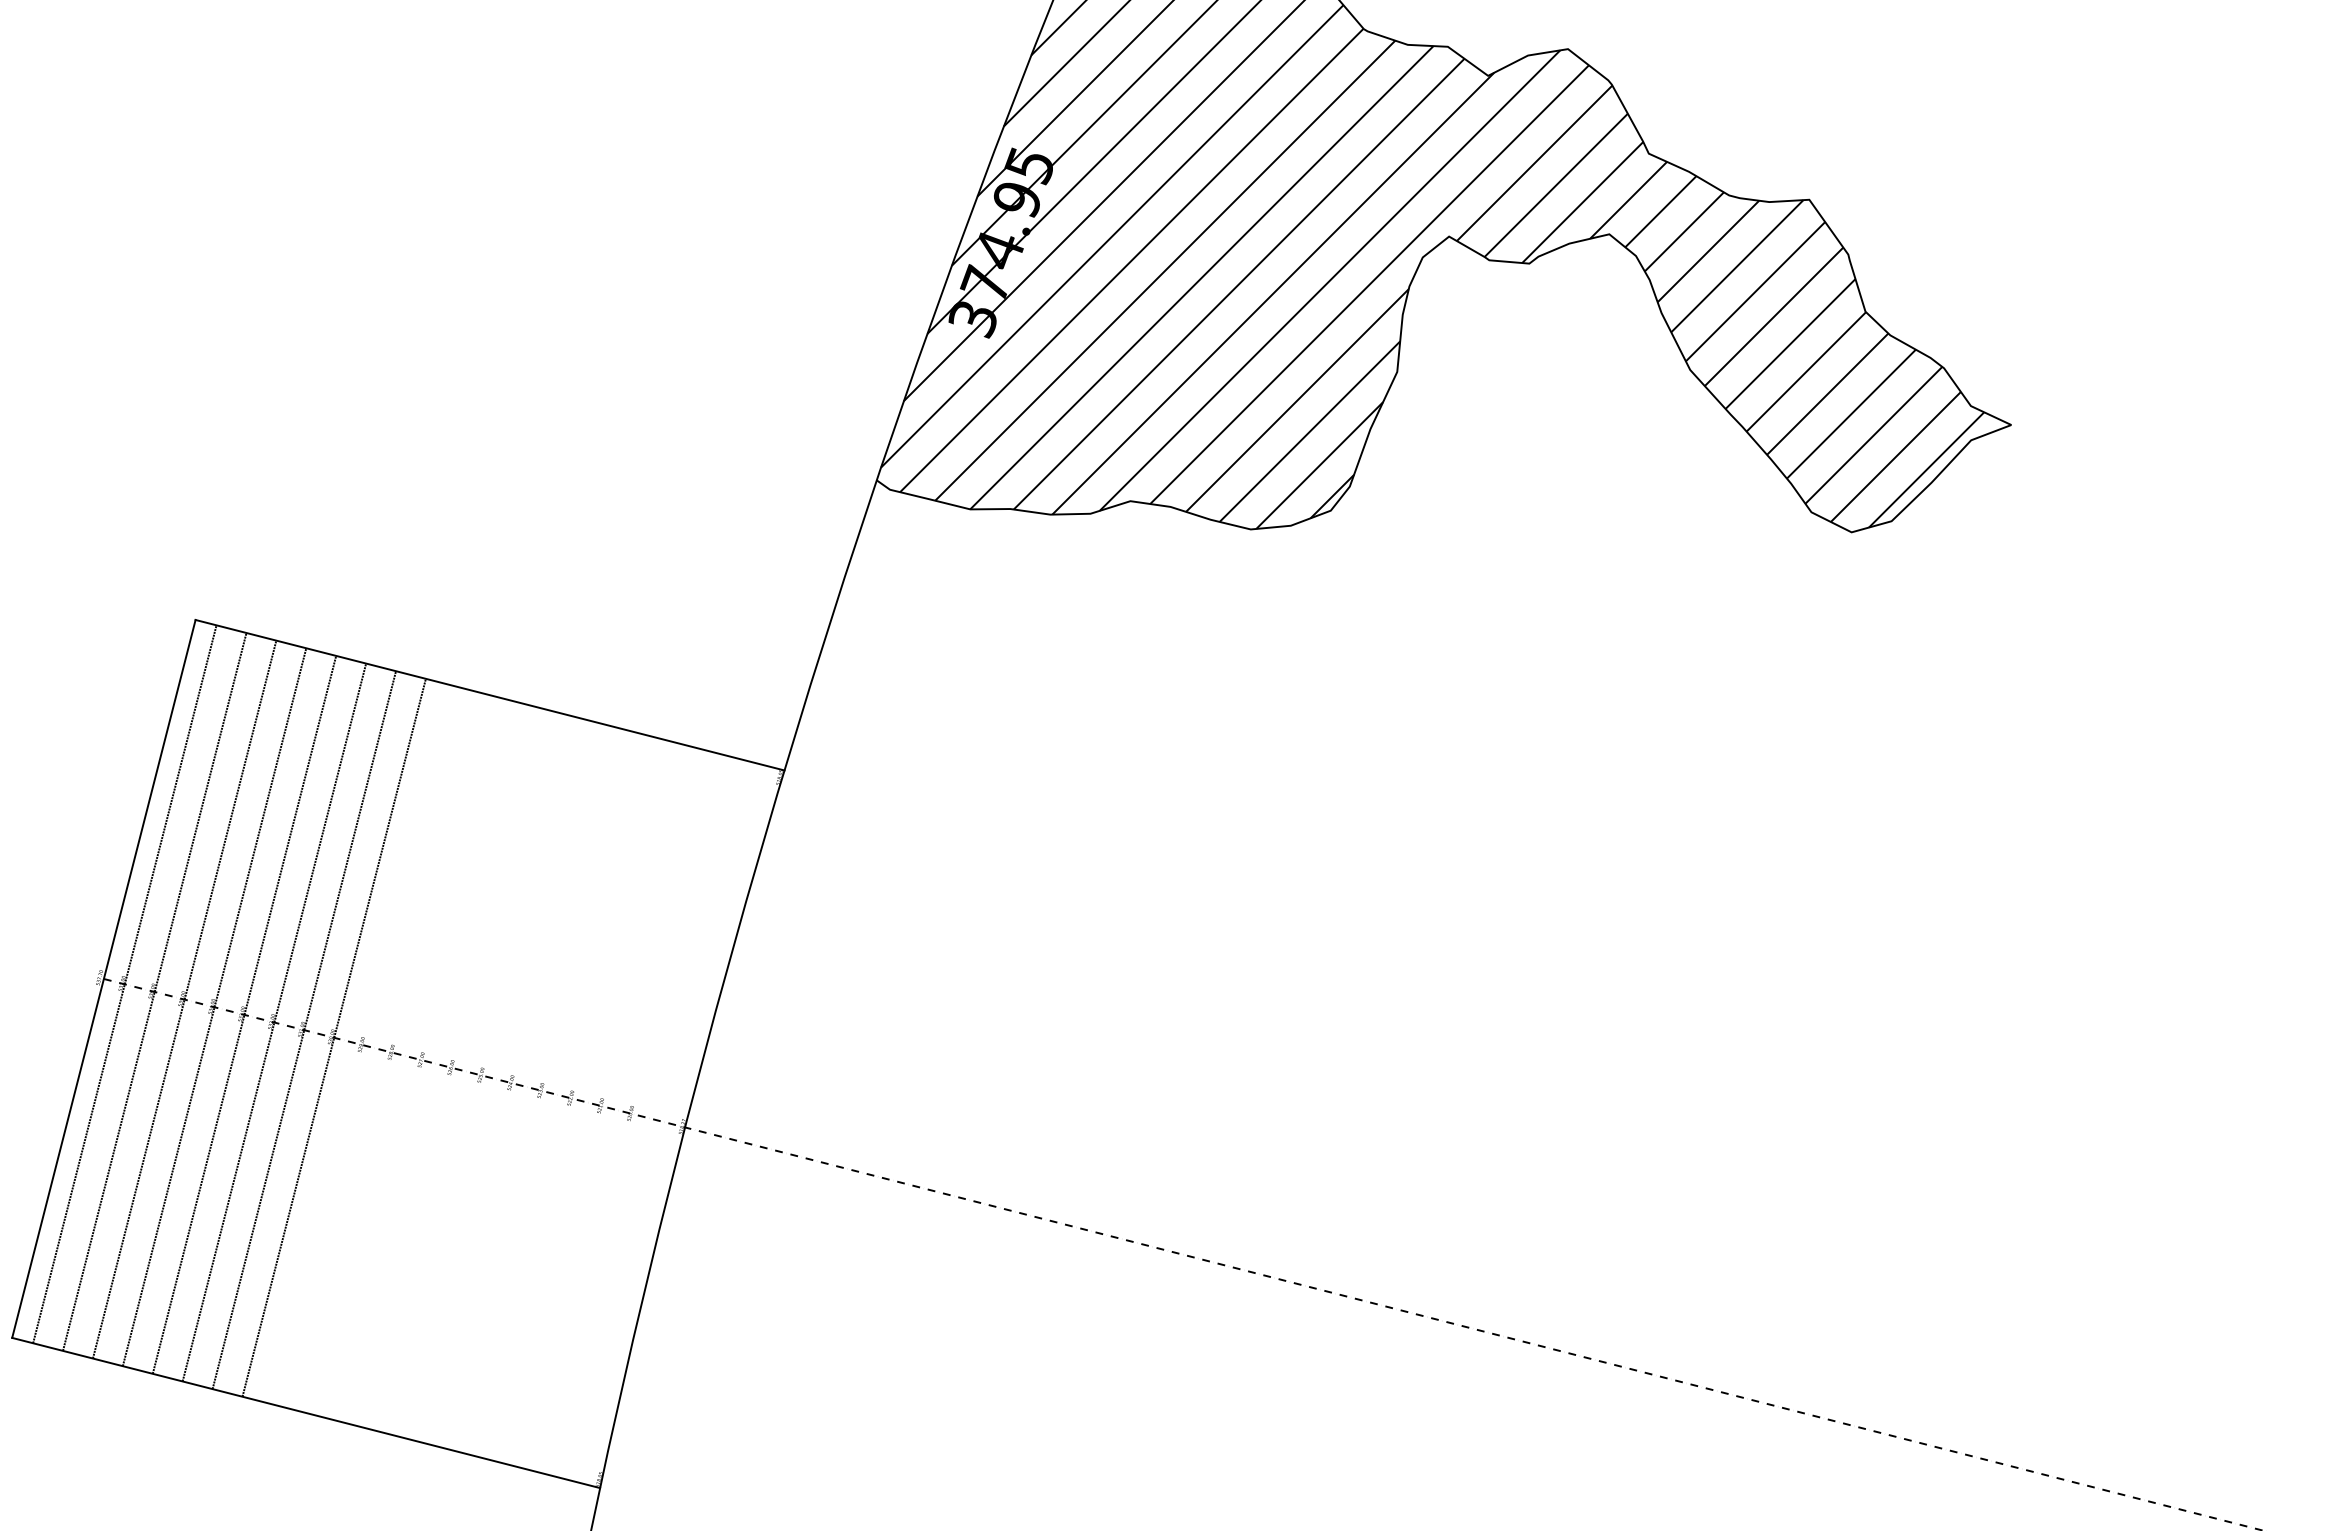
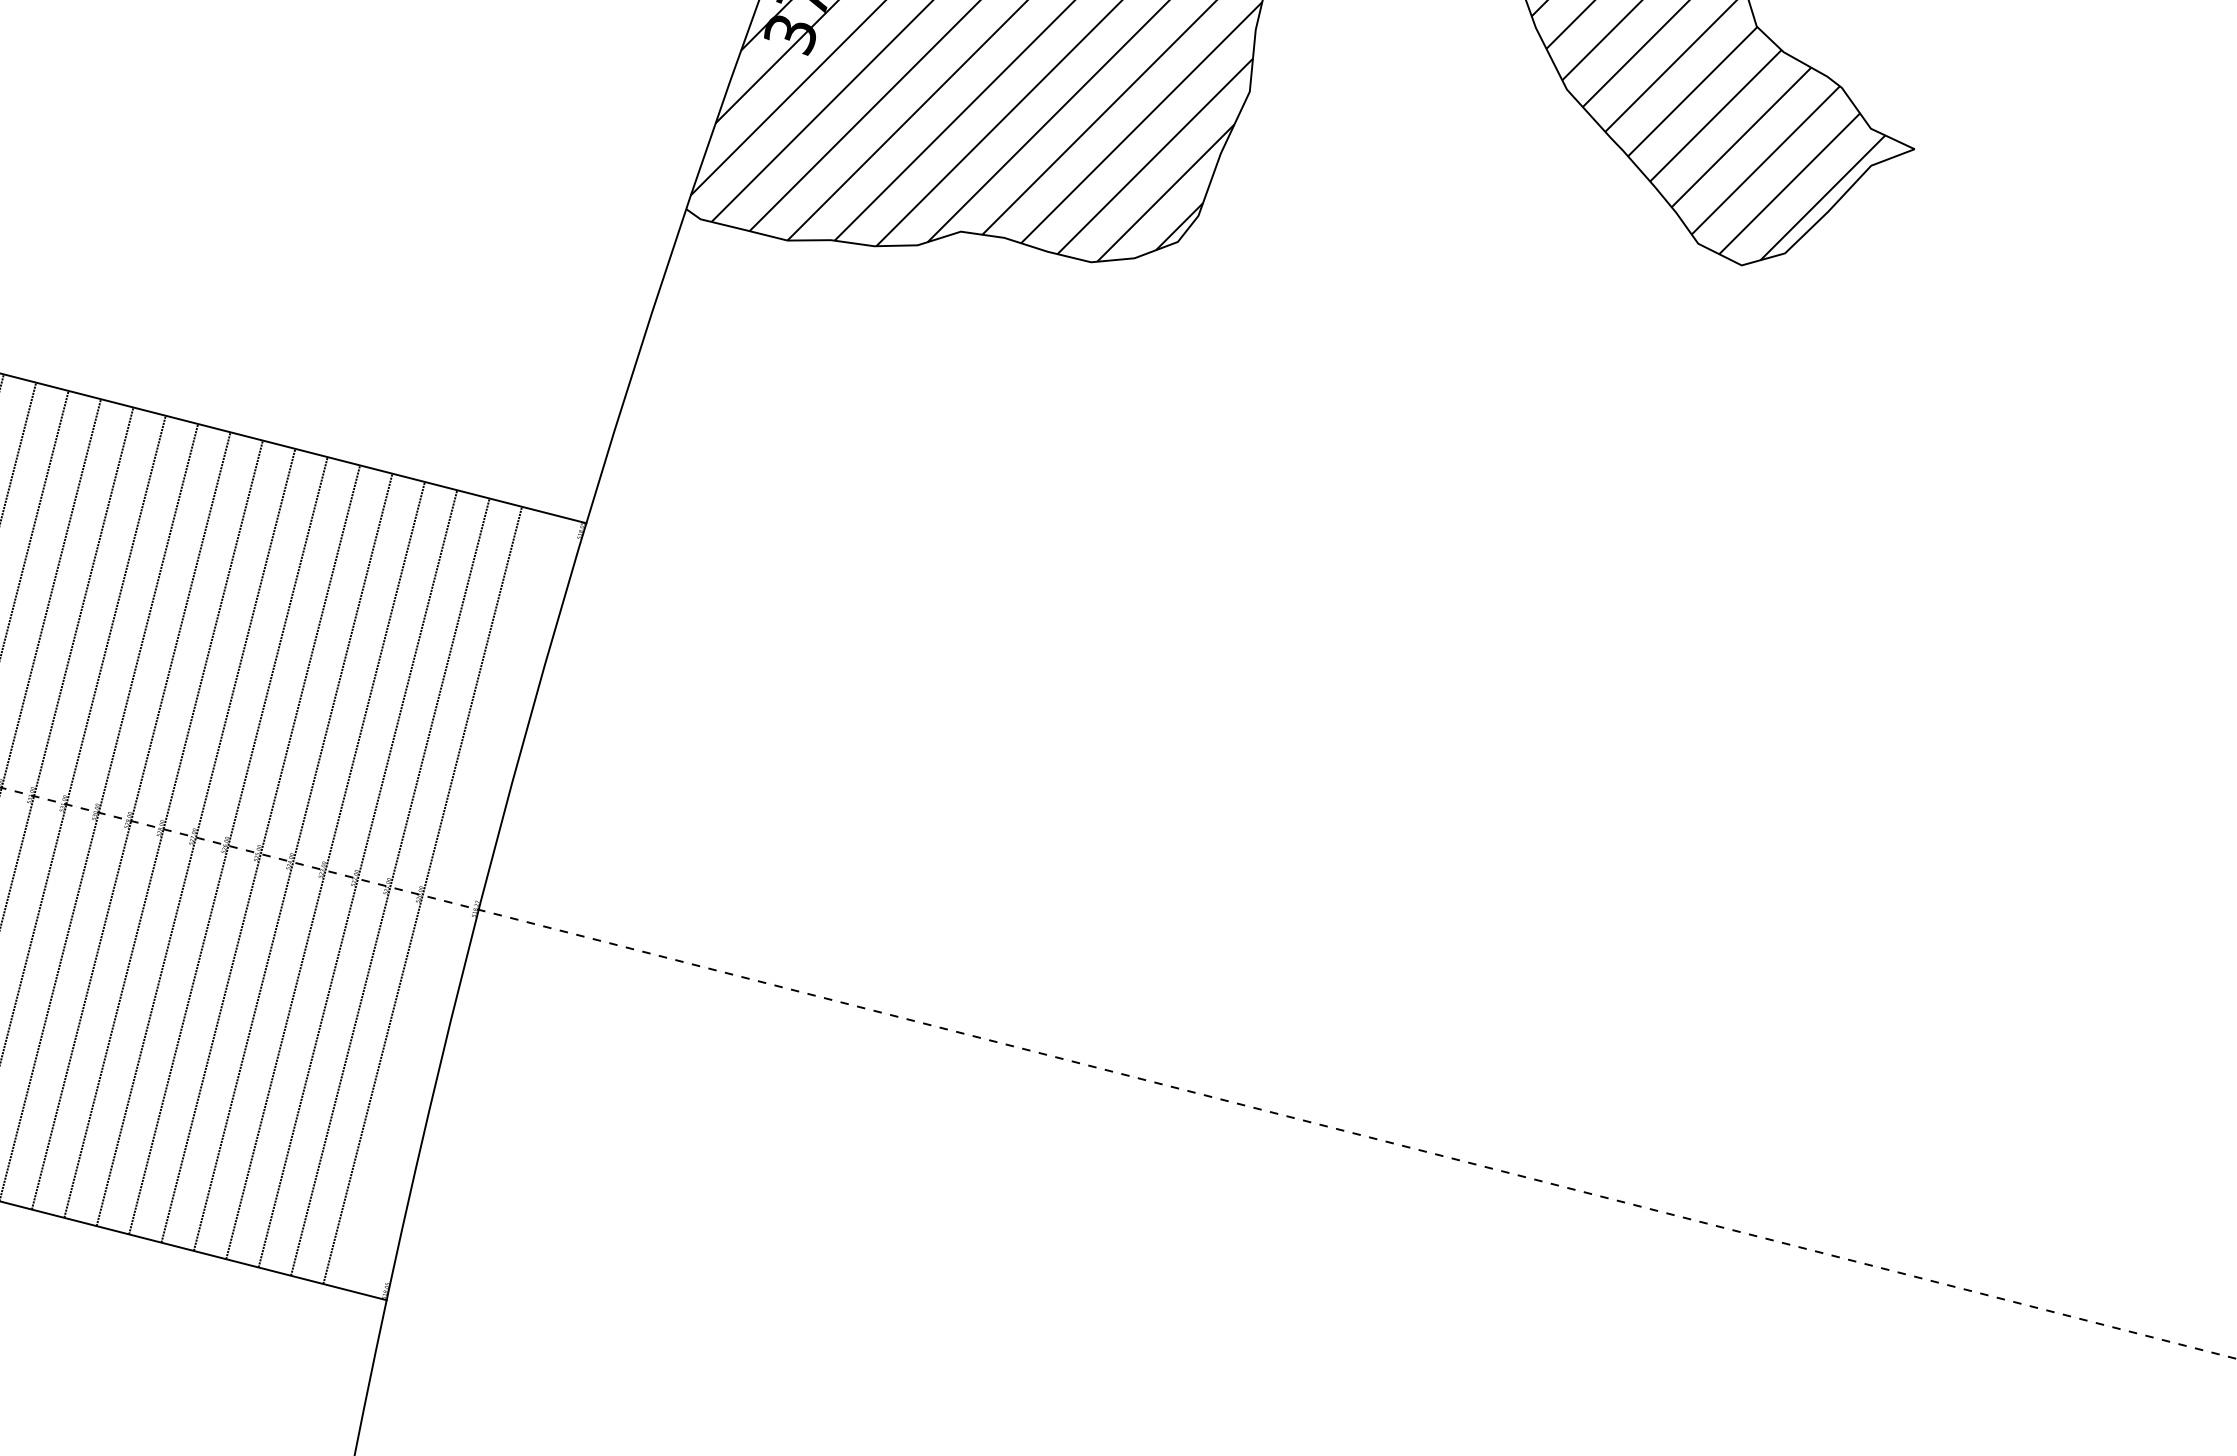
line: (363, 1045) -> (130, 821), added
line: (393, 1053) -> (163, 829), added
line: (423, 1060) -> (195, 837), added
line: (453, 1068) -> (227, 845), added
line: (483, 1075) -> (260, 853), added
line: (513, 1083) -> (292, 862), added
line: (543, 1091) -> (325, 870), added
line: (573, 1098) -> (357, 878), added
line: (603, 1106) -> (390, 887), added
line: (633, 1114) -> (422, 895), added

